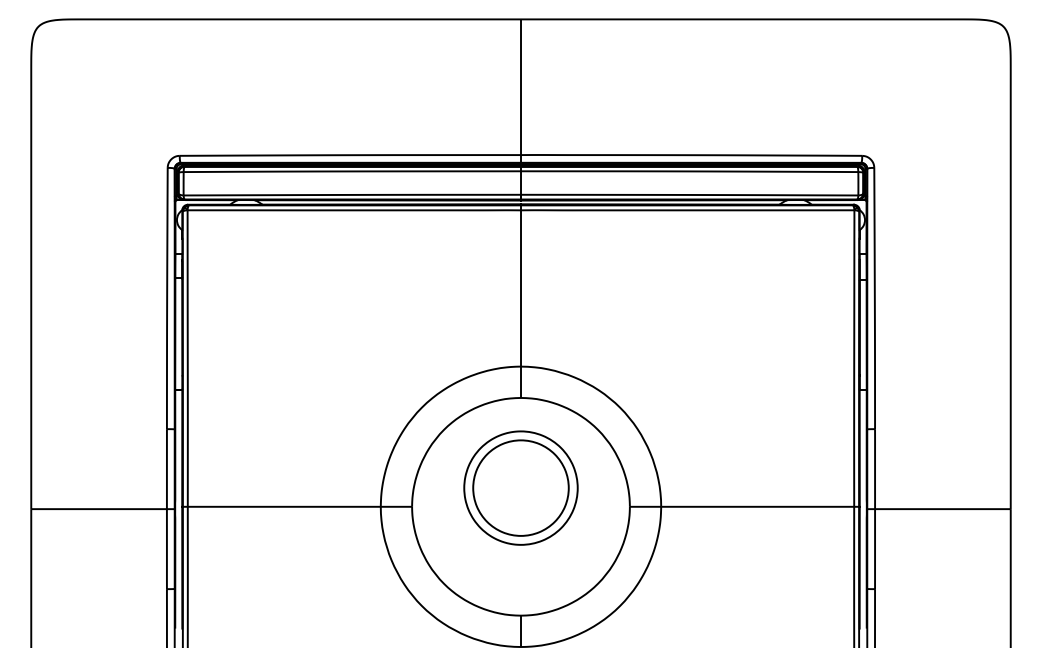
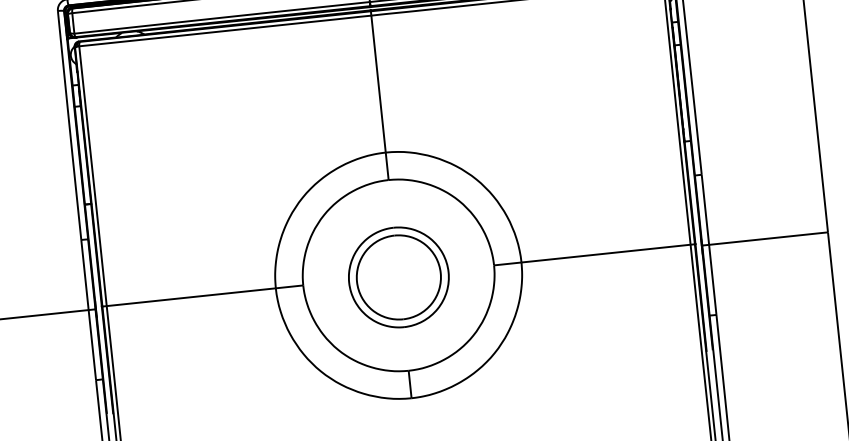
part: (520, 487) -> (398, 276), moved

